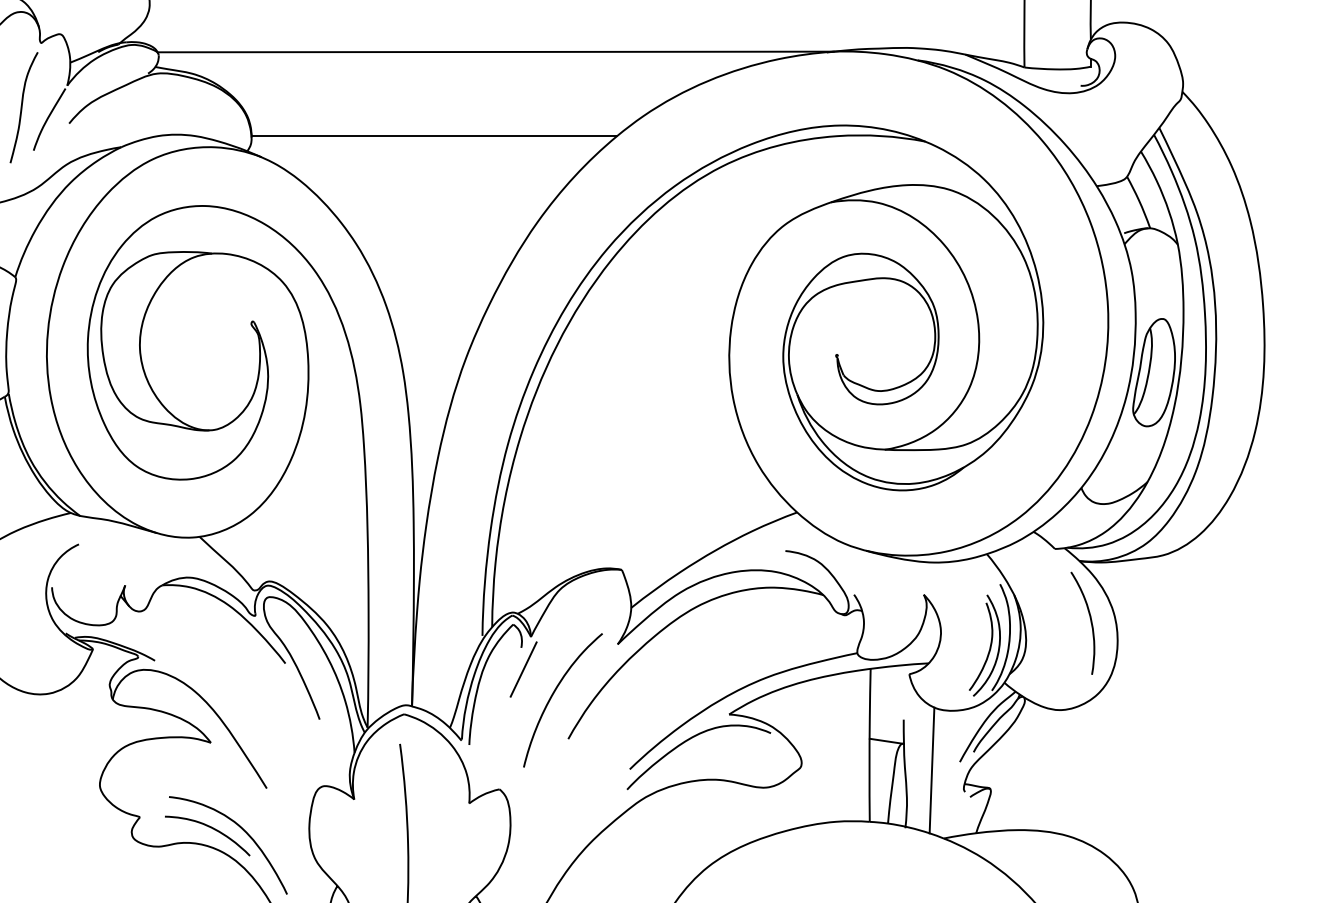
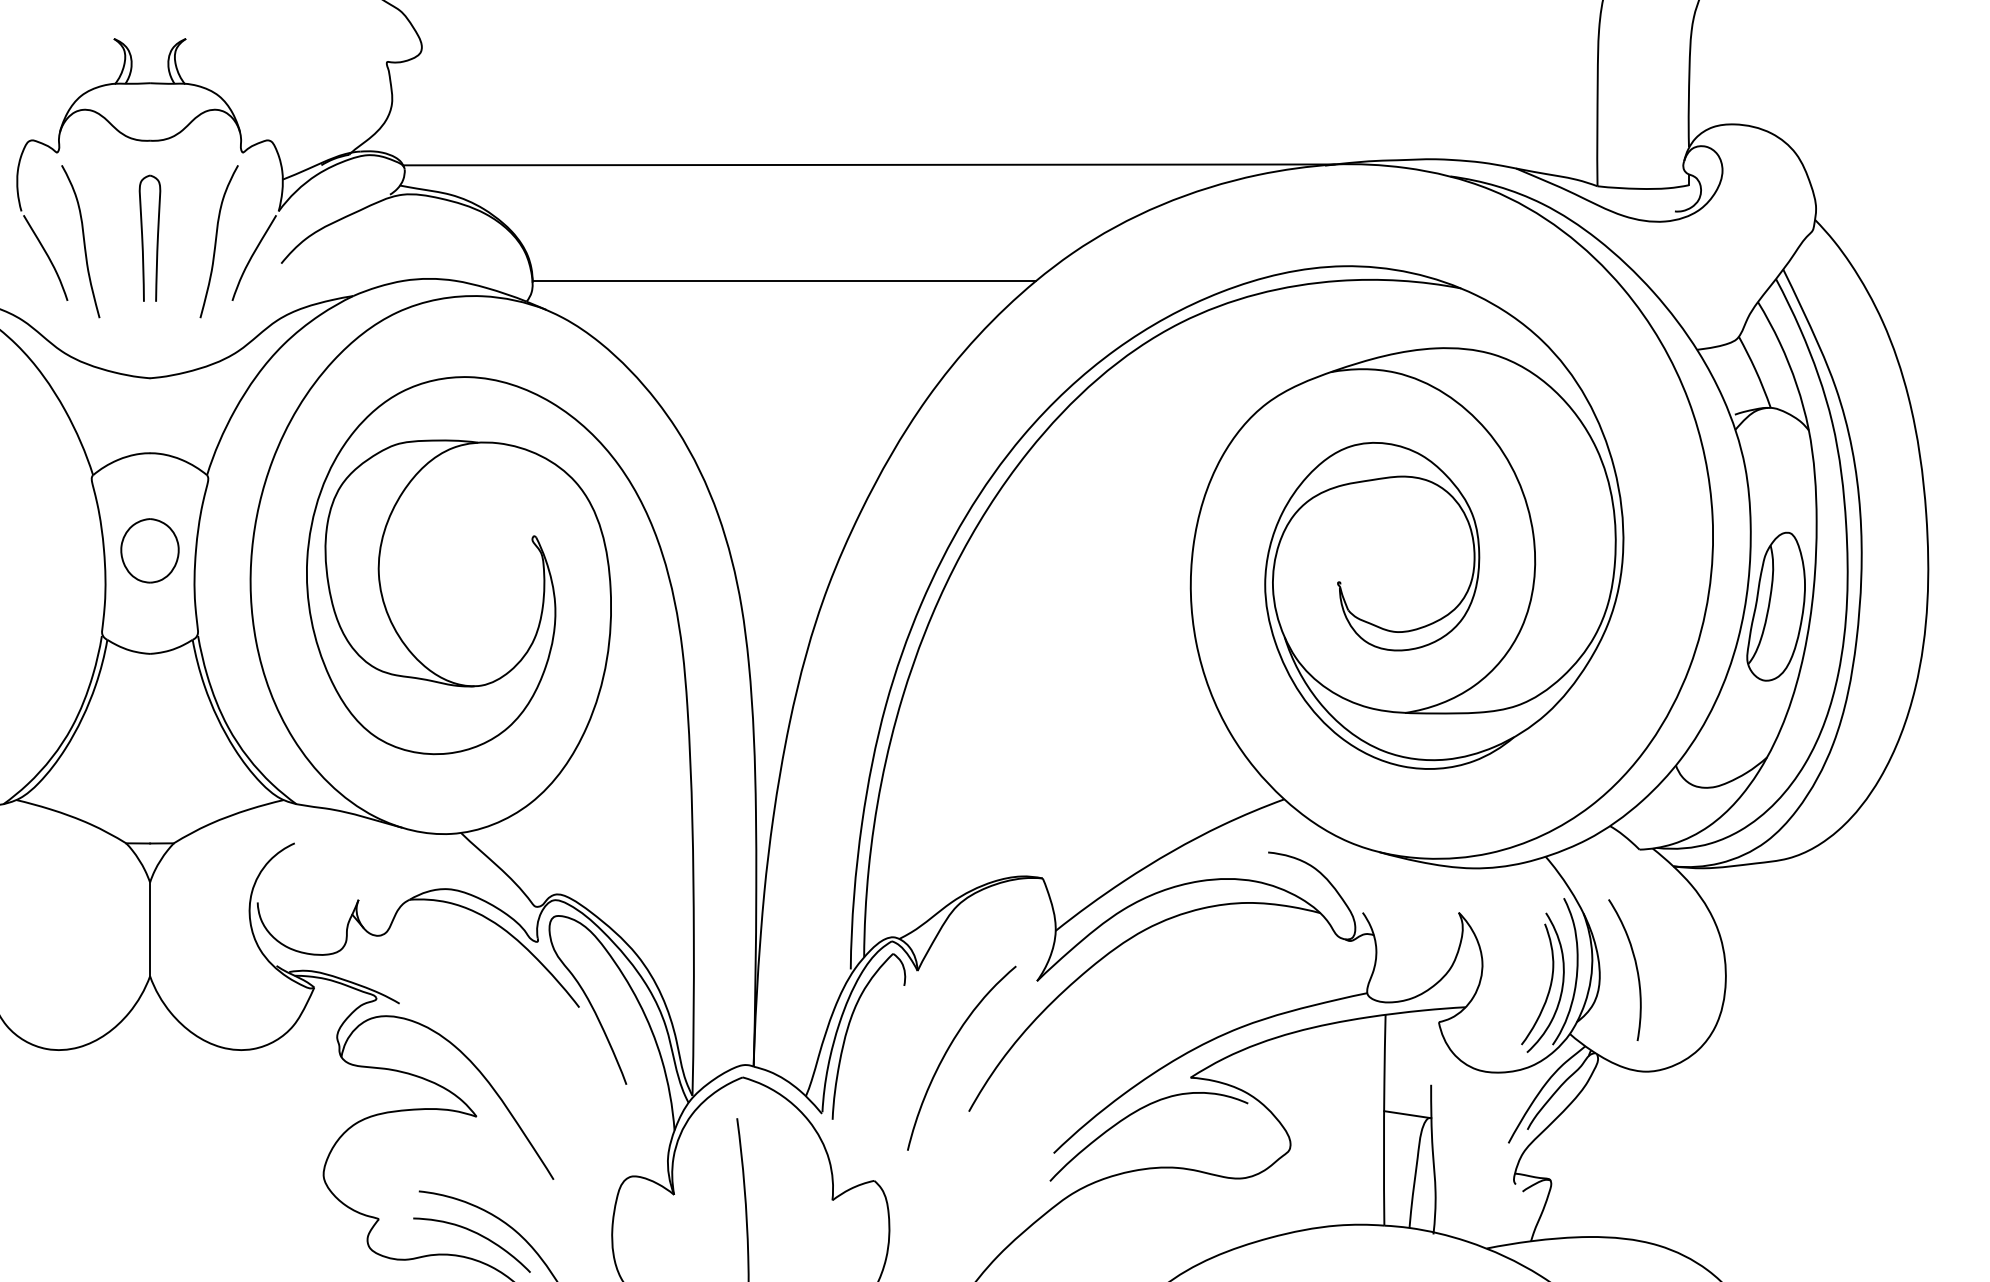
curve: (1090, 621) -> (1635, 967), moved
line: (523, 669) -> (907, 1015), removed
line: (931, 770) -> (1469, 1154), removed

